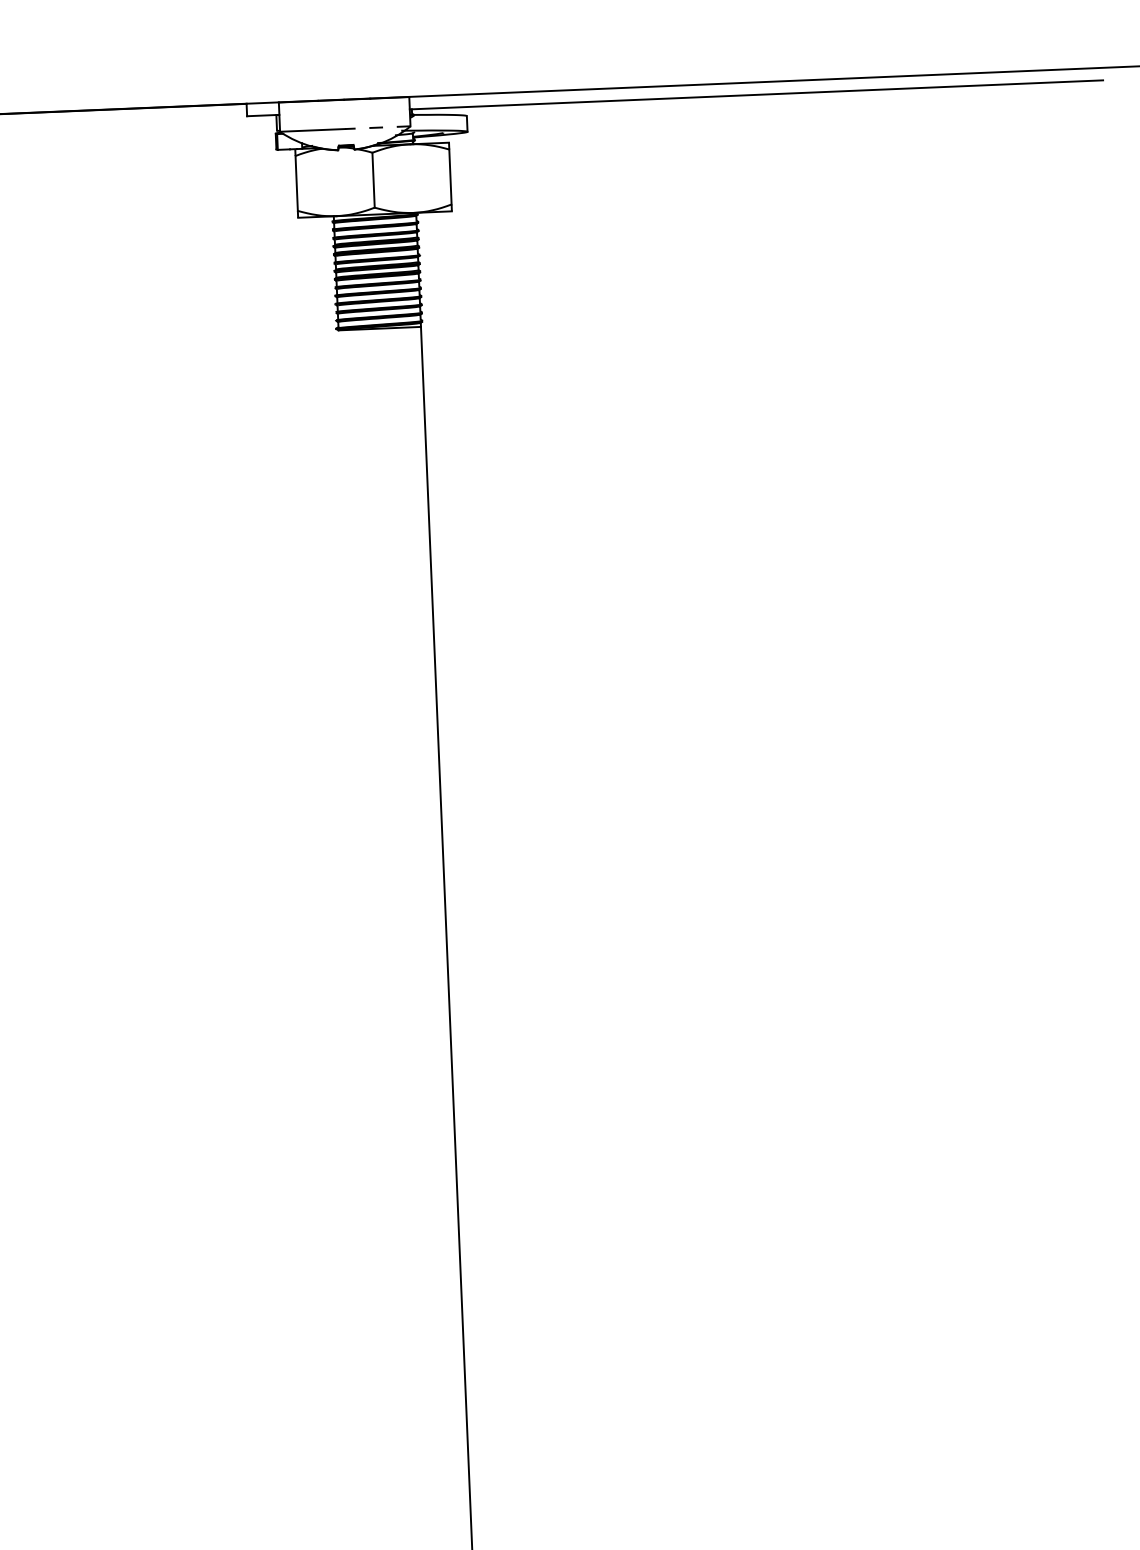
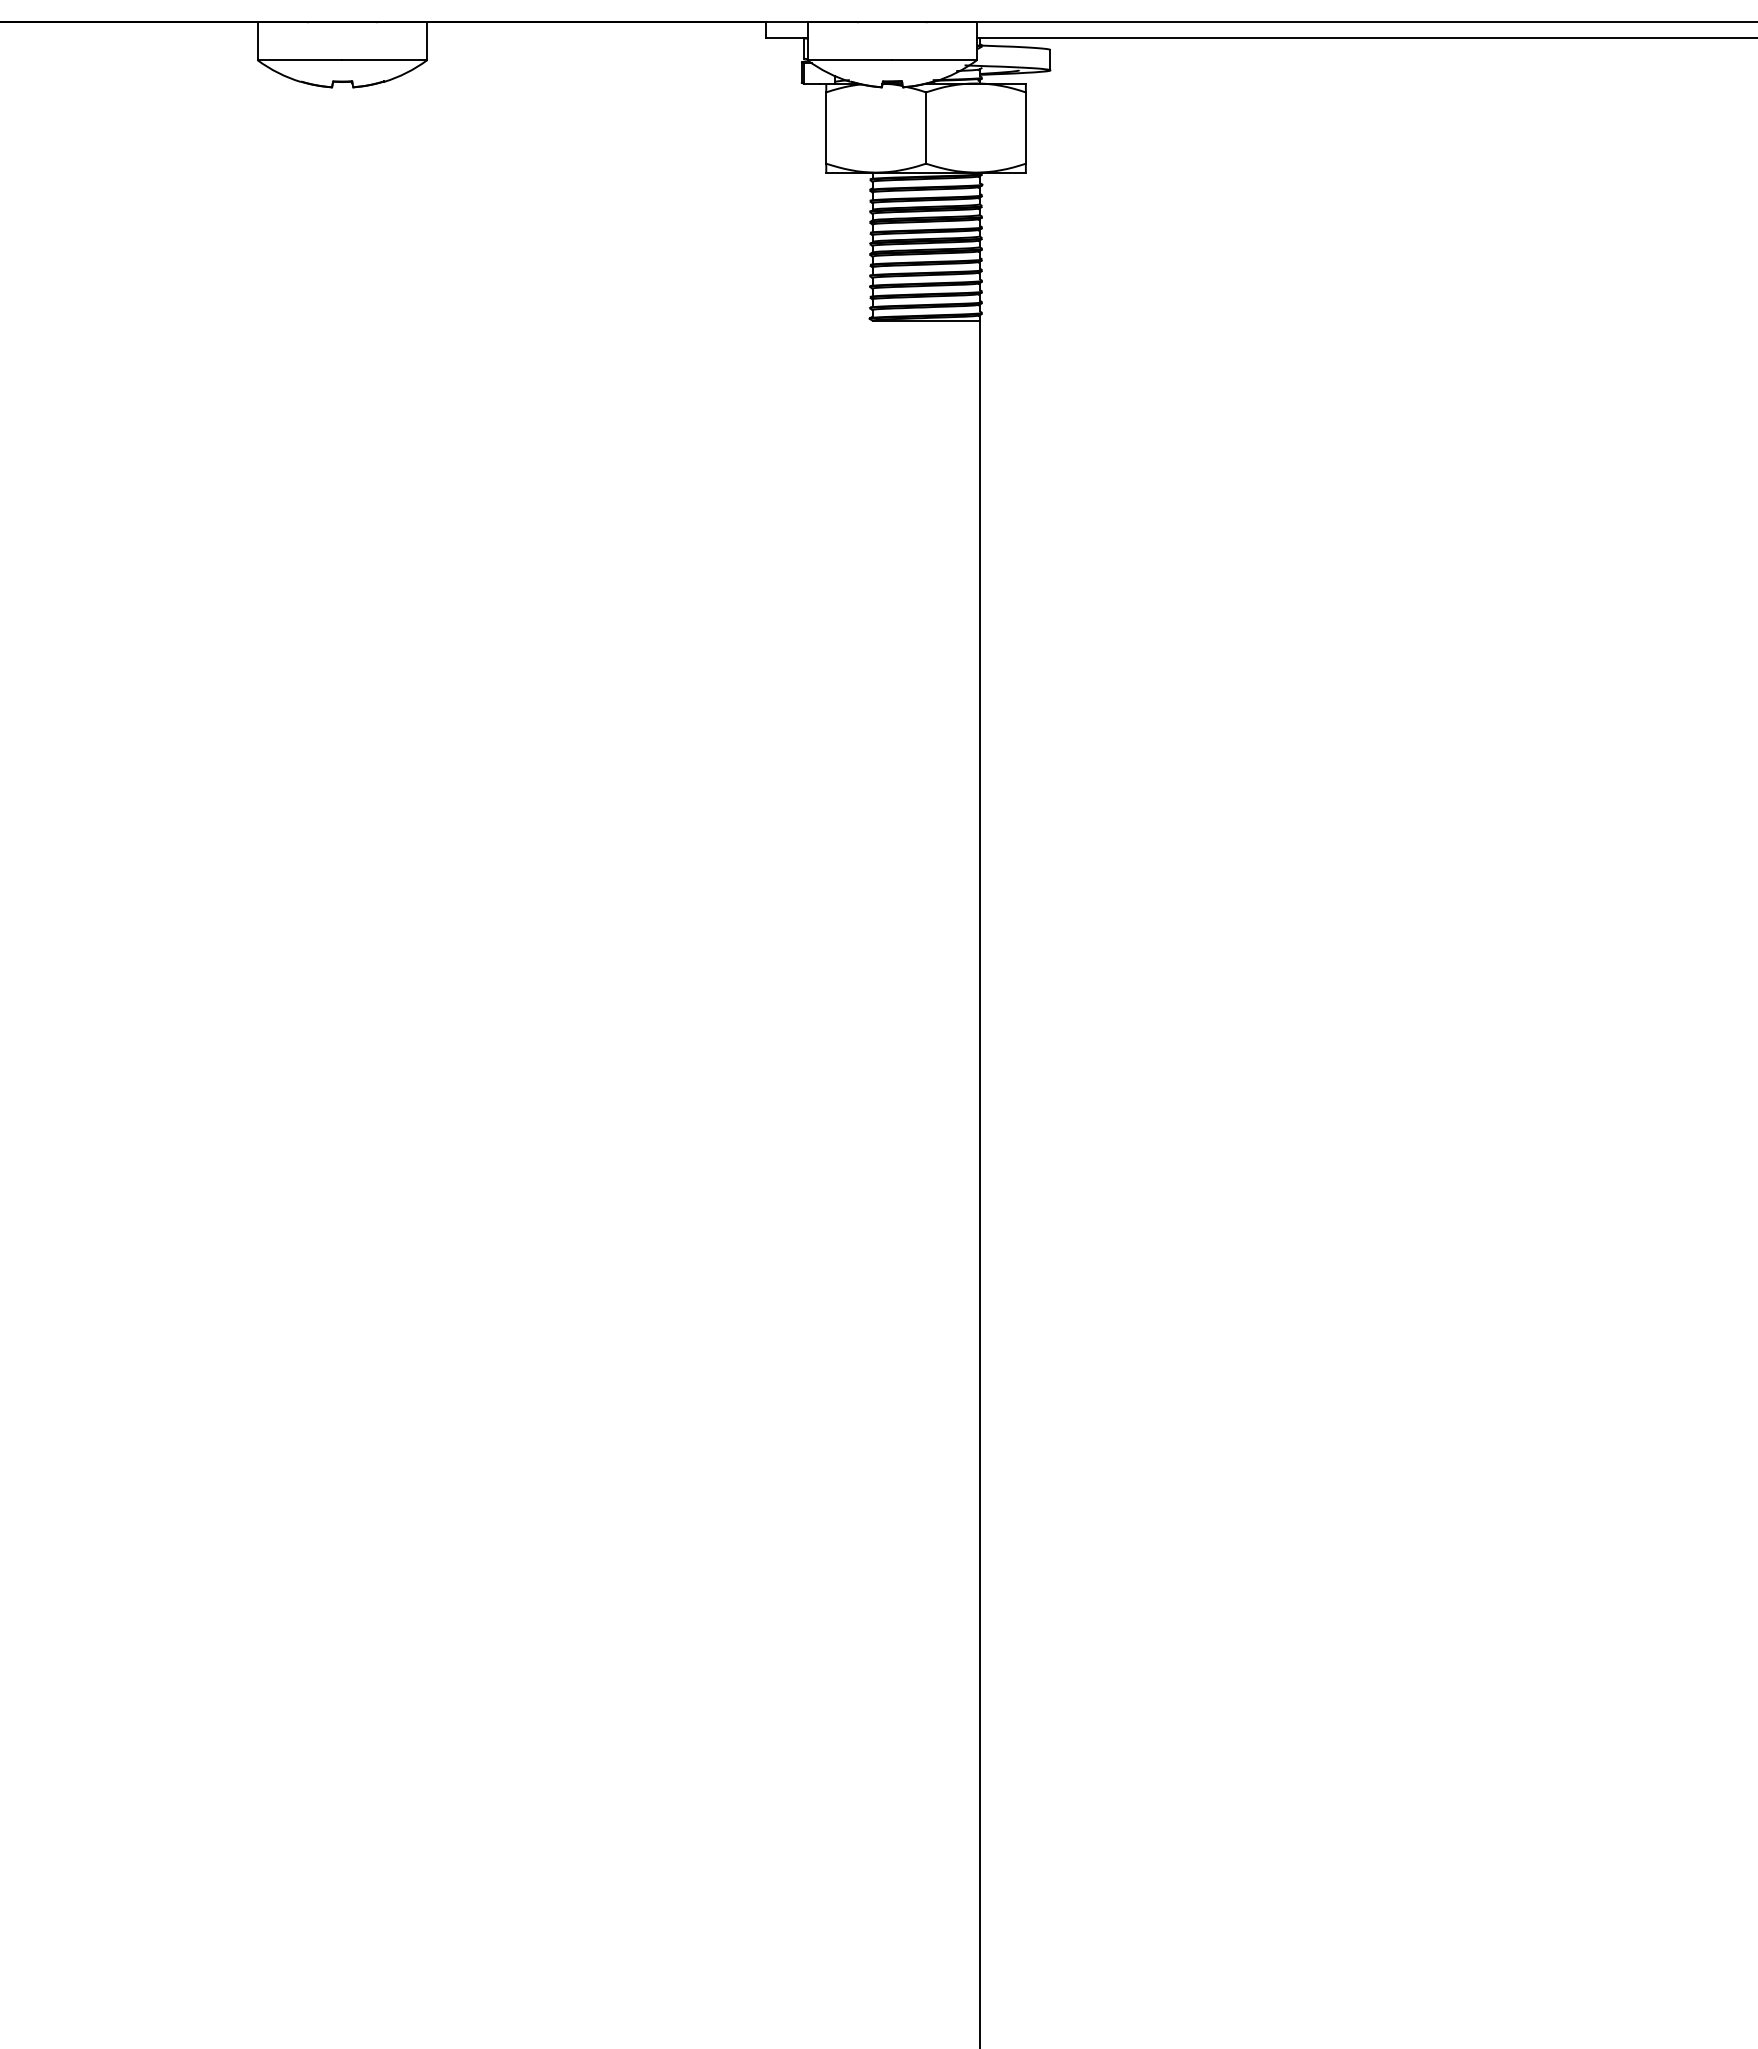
line: (377, 127) -> (934, 60), dashed -> solid

